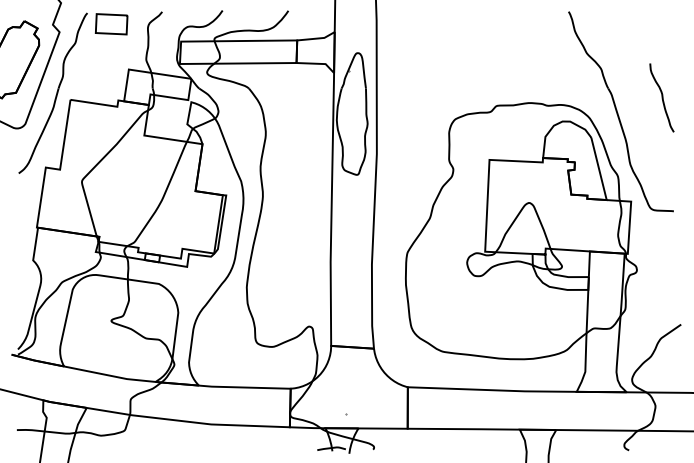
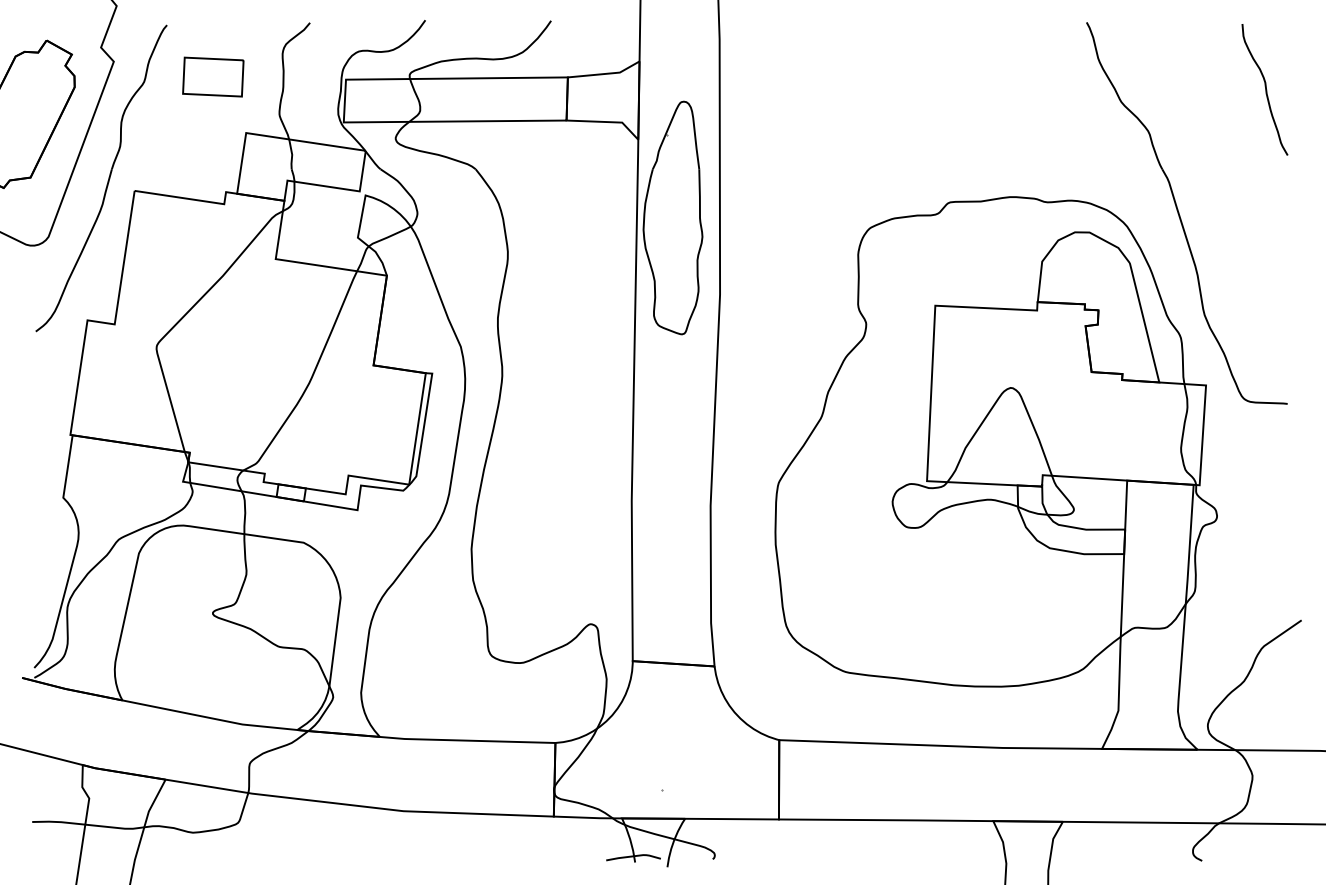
part: (111, 24) -> (212, 77), moved
curve: (661, 97) -> (1263, 88), moved

